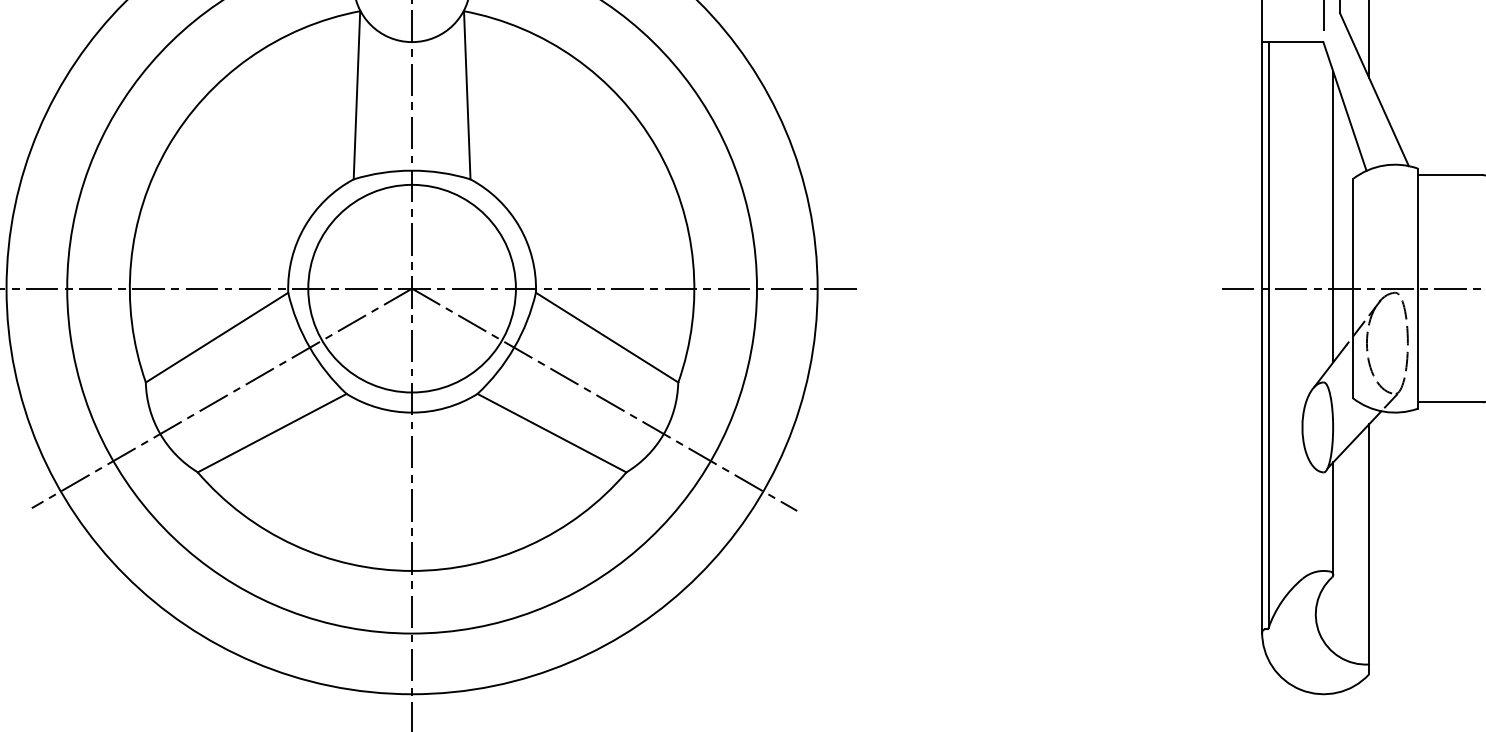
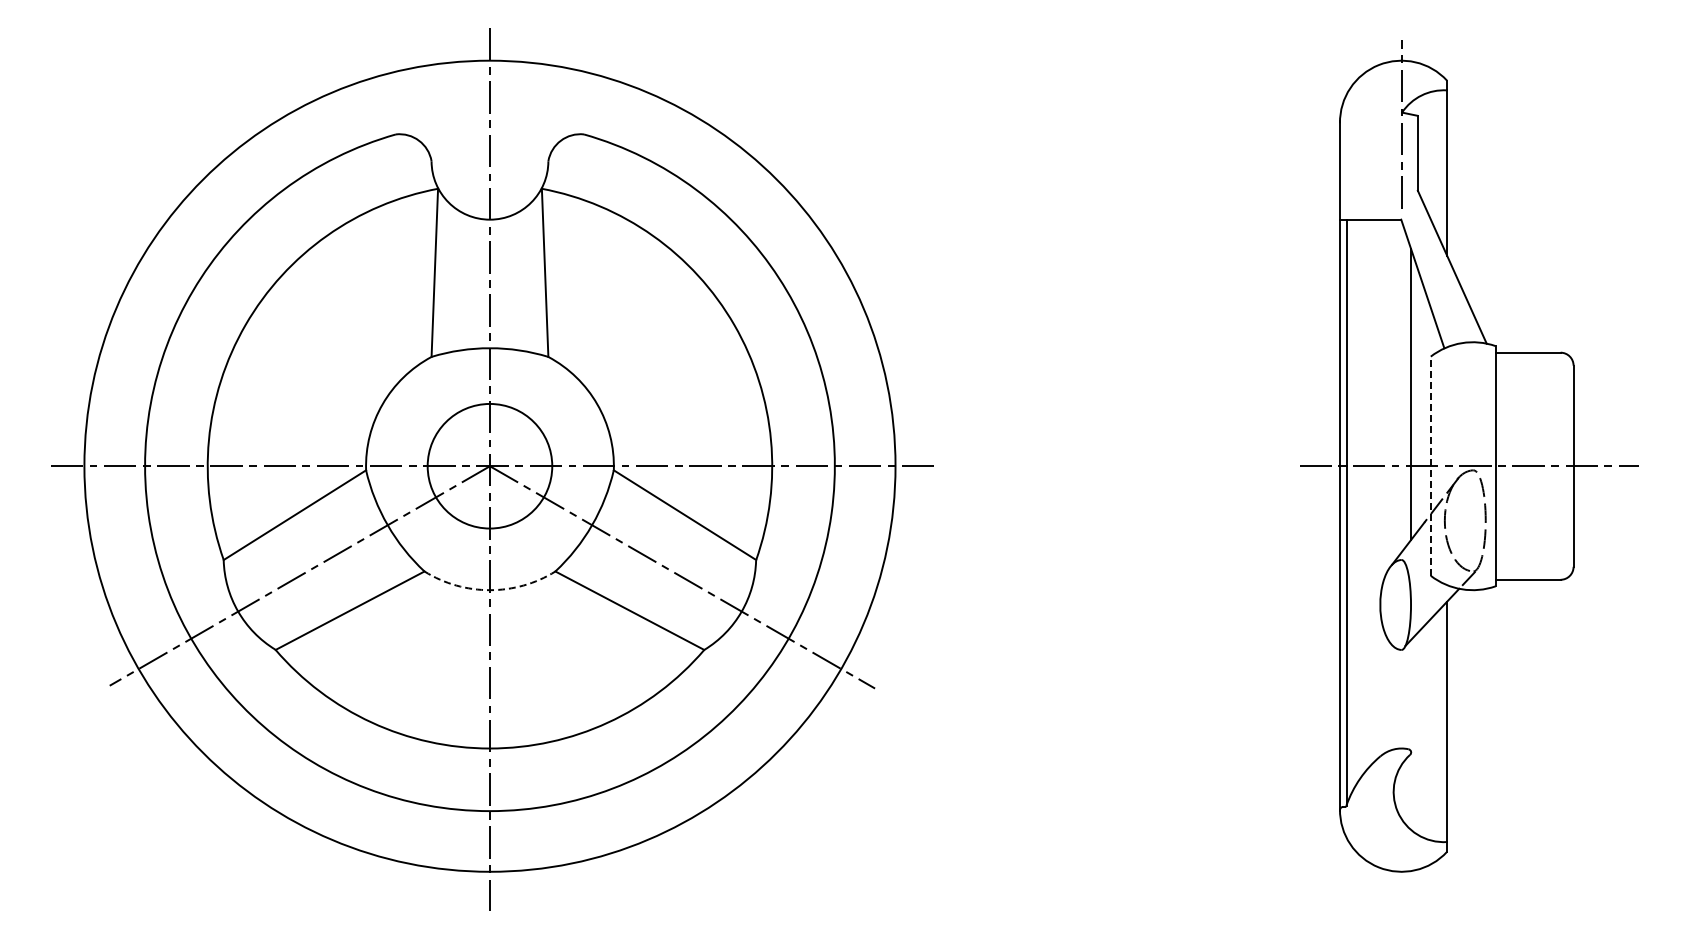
circle: (411, 288) -> (489, 466), size x0.6
line: (1352, 288) -> (1430, 466), solid -> dashed
arc: (411, 412) -> (489, 590), solid -> dashed
line: (1333, 517) -> (1411, 695), removed

